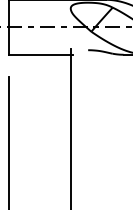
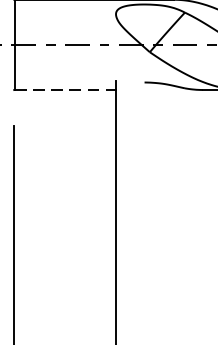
line: (41, 54) -> (67, 89), solid -> dashed

